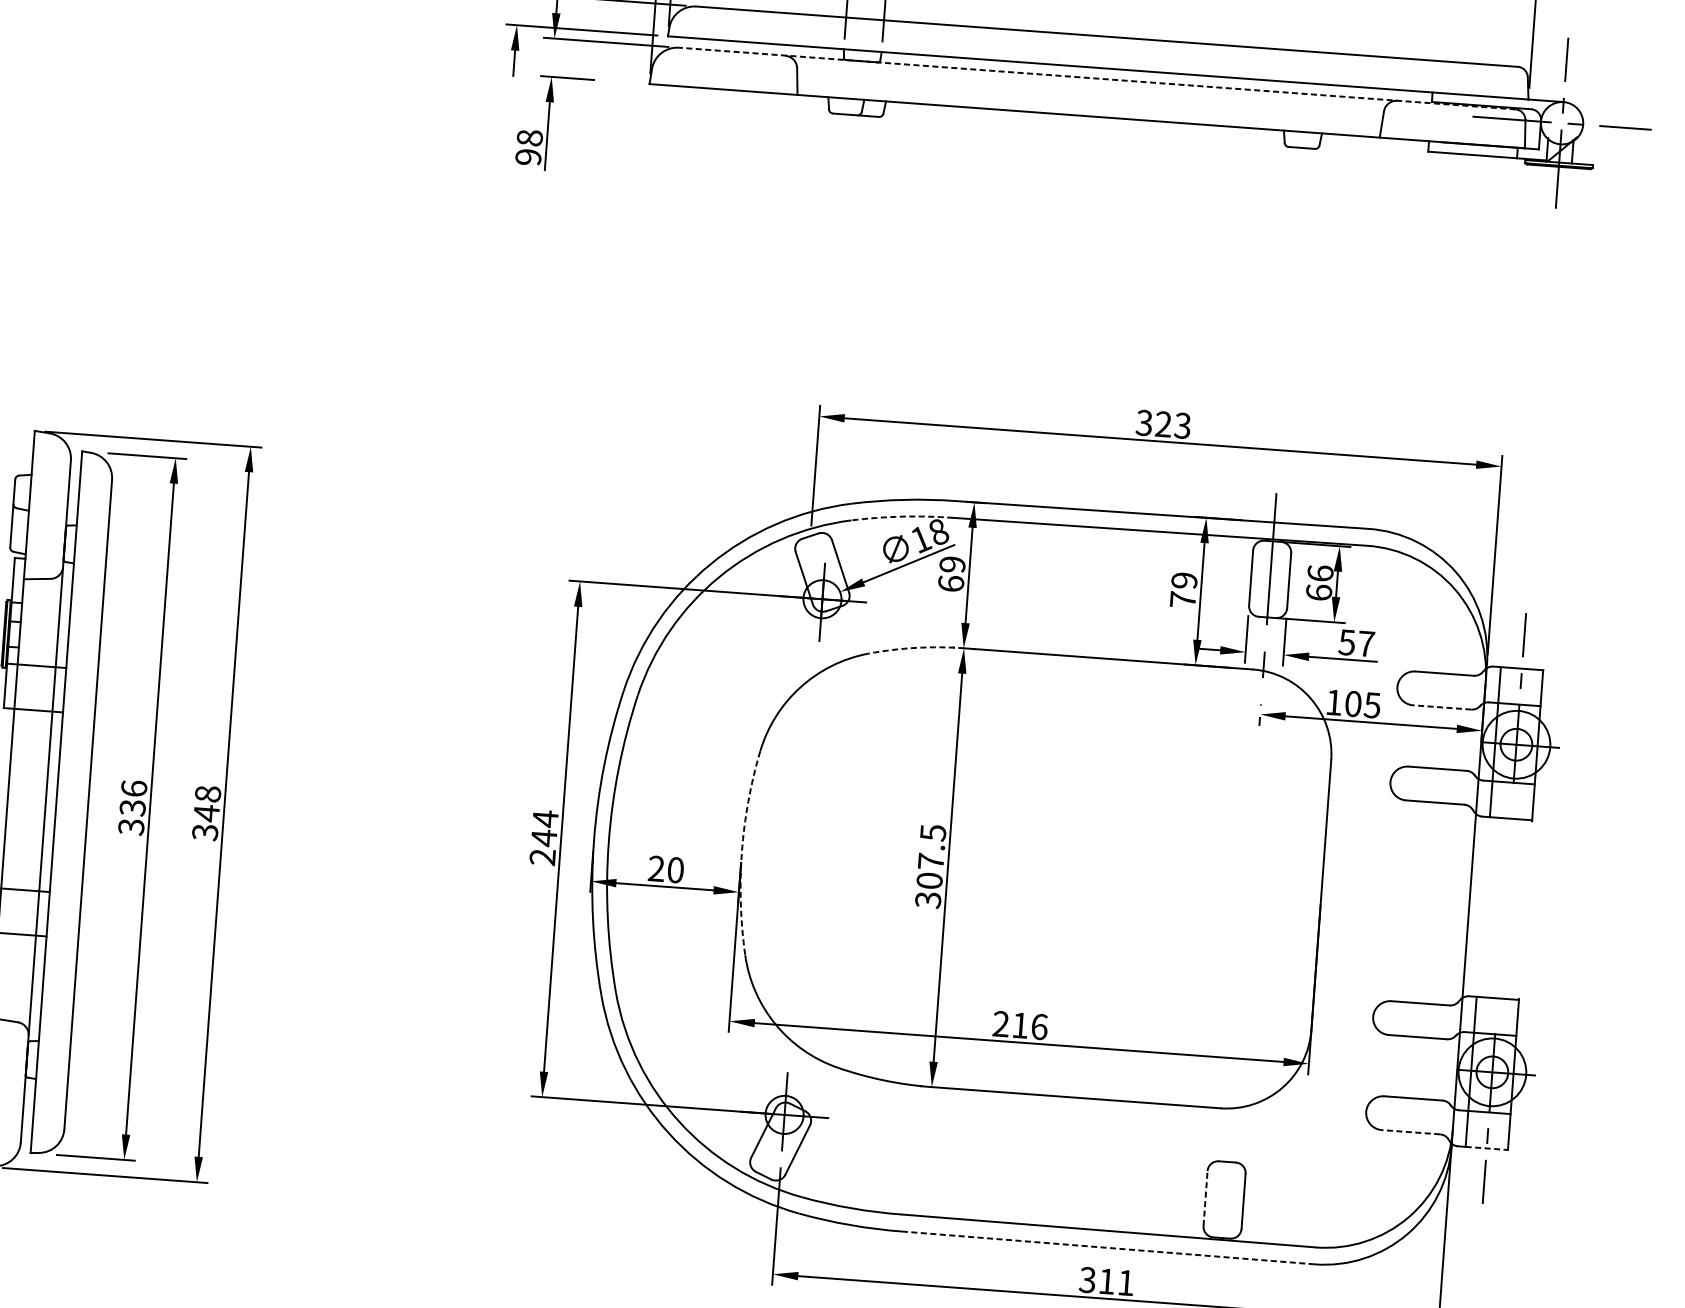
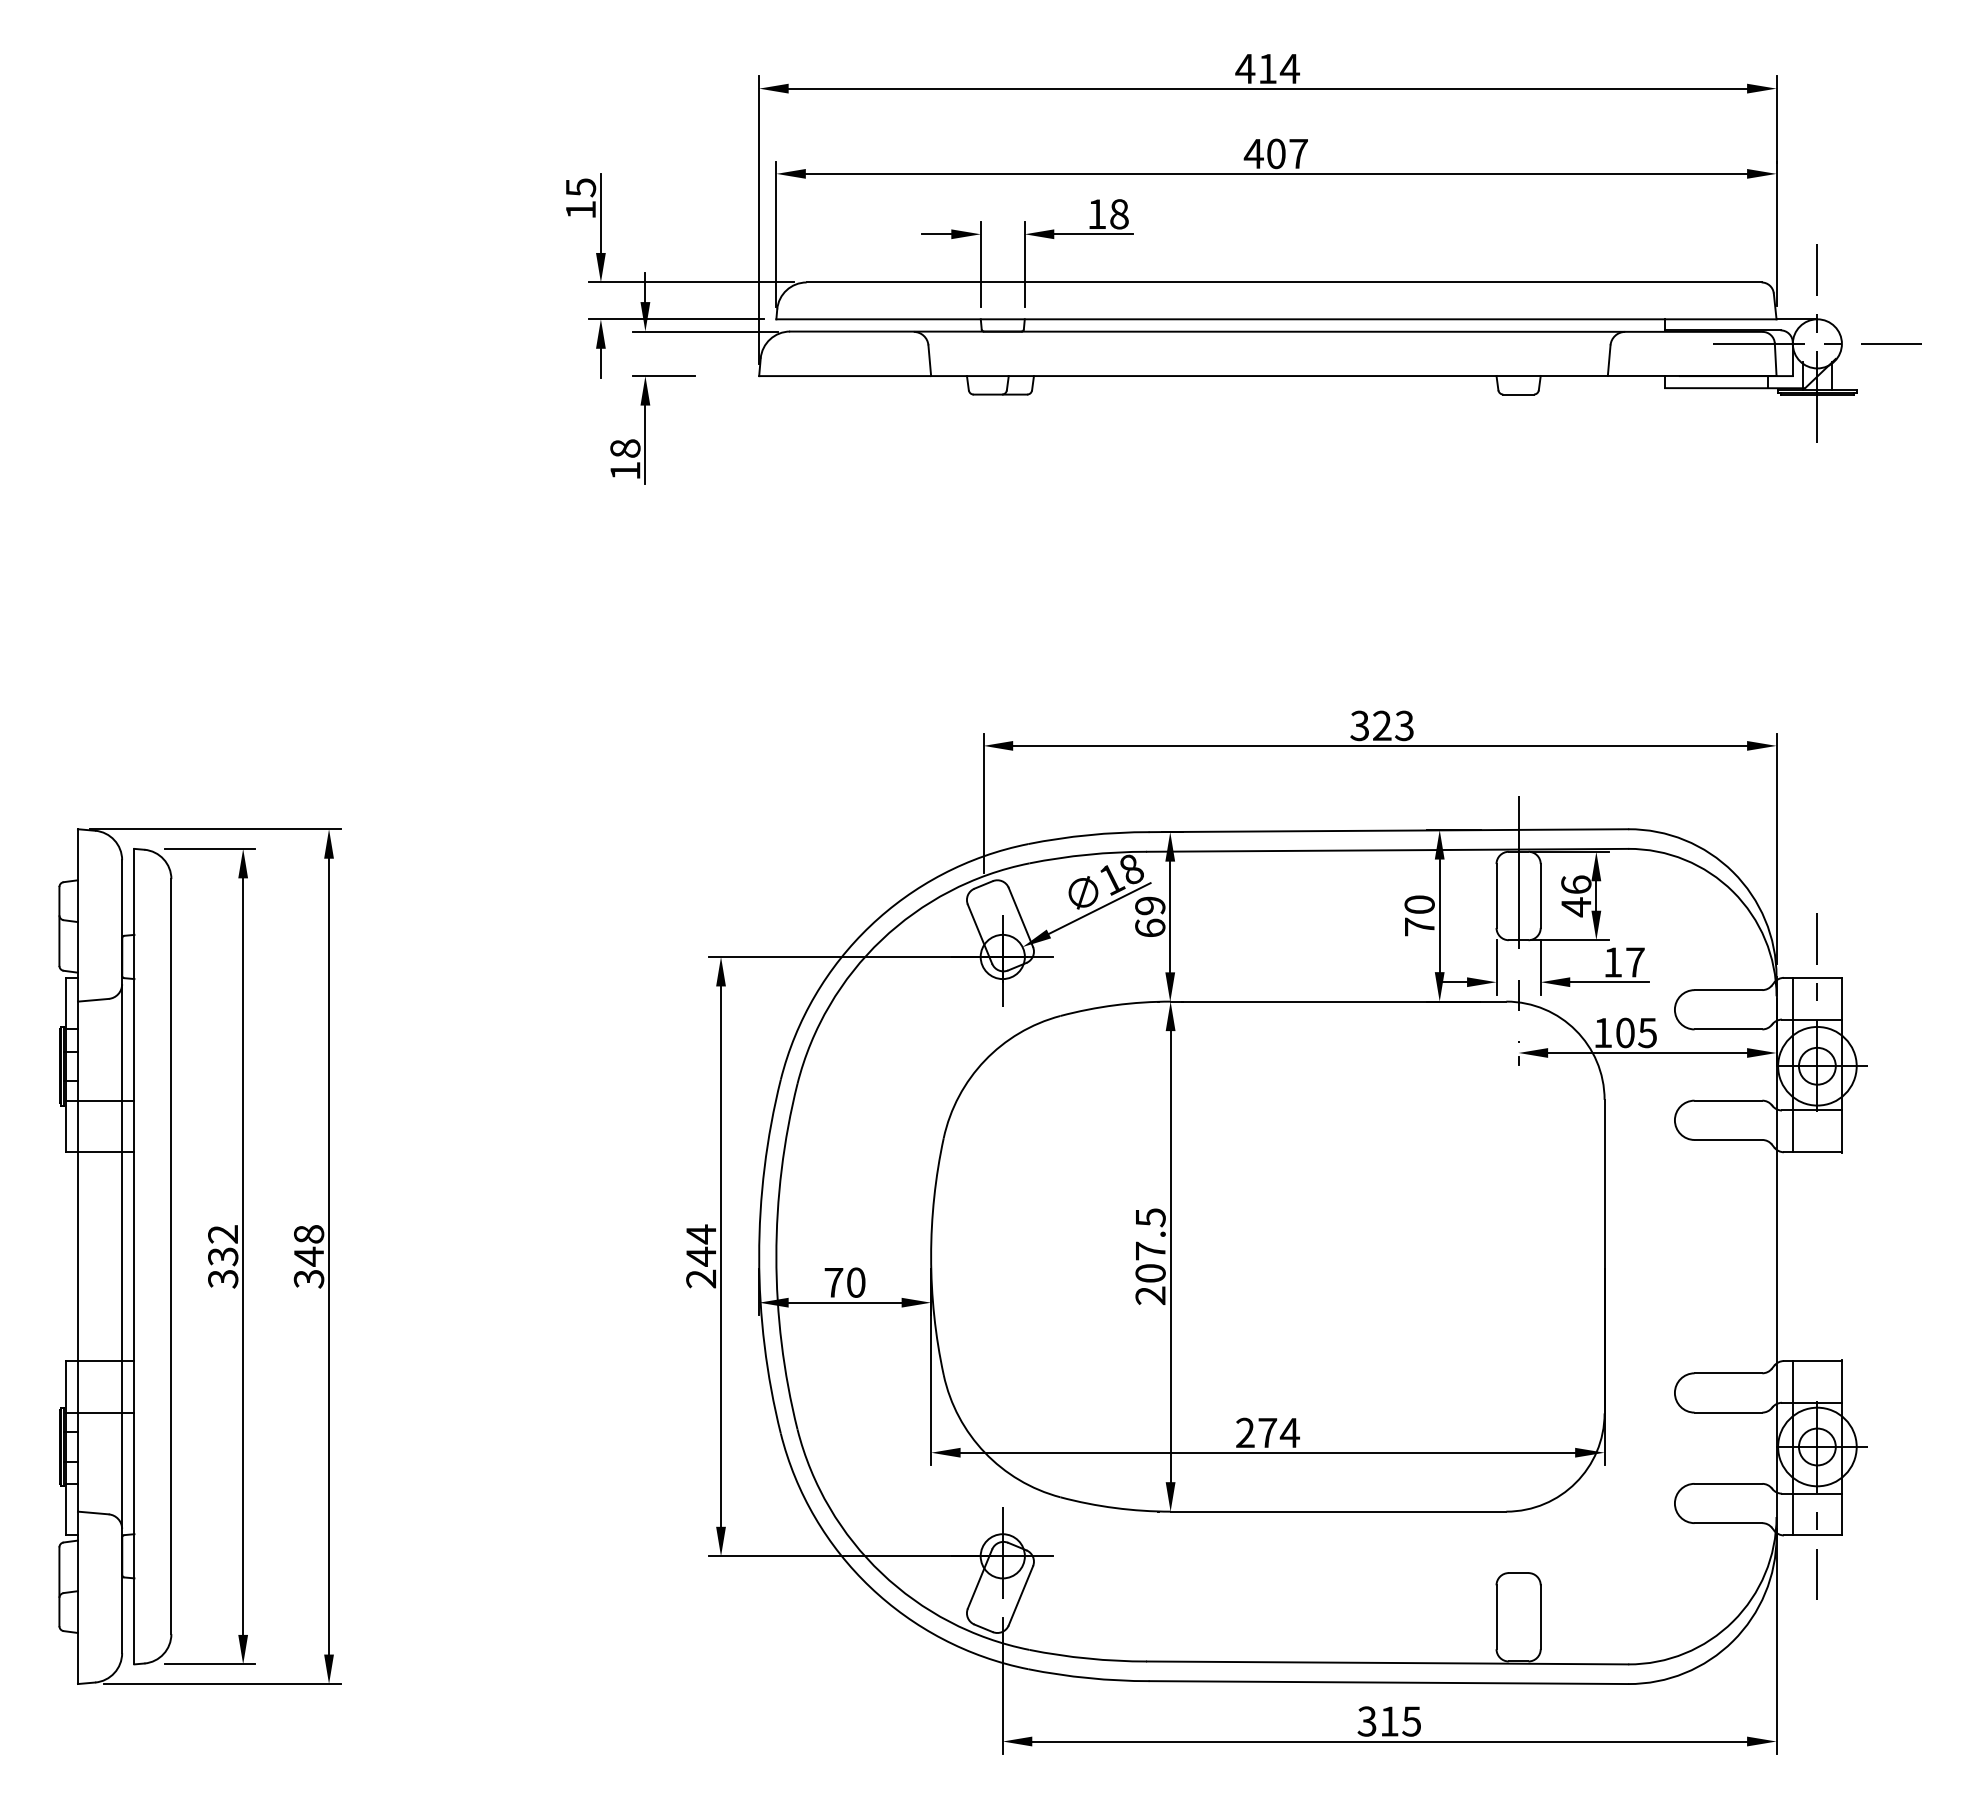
line: (1096, 78) -> (1275, 331), dashed -> solid
text: (528, 157) -> (625, 471), 98 -> 18
arc: (902, 516) -> (1088, 854), dashed -> solid
text: (1184, 580) -> (1419, 904), 79 -> 70
text: (1319, 592) -> (1576, 907), 66 -> 46
text: (1346, 642) -> (1612, 962), 57 -> 17
arc: (916, 648) -> (1115, 1005), dashed -> solid
line: (1442, 707) -> (1728, 1029), dashed -> solid
text: (134, 788) -> (223, 1234), 336 -> 332
arc: (742, 852) -> (931, 1256), dashed -> solid
text: (656, 868) -> (833, 1282), 20 -> 70
text: (928, 899) -> (1150, 1295), 307.5 -> 207.5
text: (1030, 1025) -> (1279, 1432), 216 -> 274
line: (1411, 1132) -> (1728, 1523), dashed -> solid
line: (1486, 1148) -> (1817, 1535), dashed -> solid
line: (1205, 1198) -> (1496, 1617), dashed -> solid
line: (1108, 1247) -> (1388, 1682), dashed -> solid
text: (1125, 1282) -> (1411, 1721), 311 -> 315

